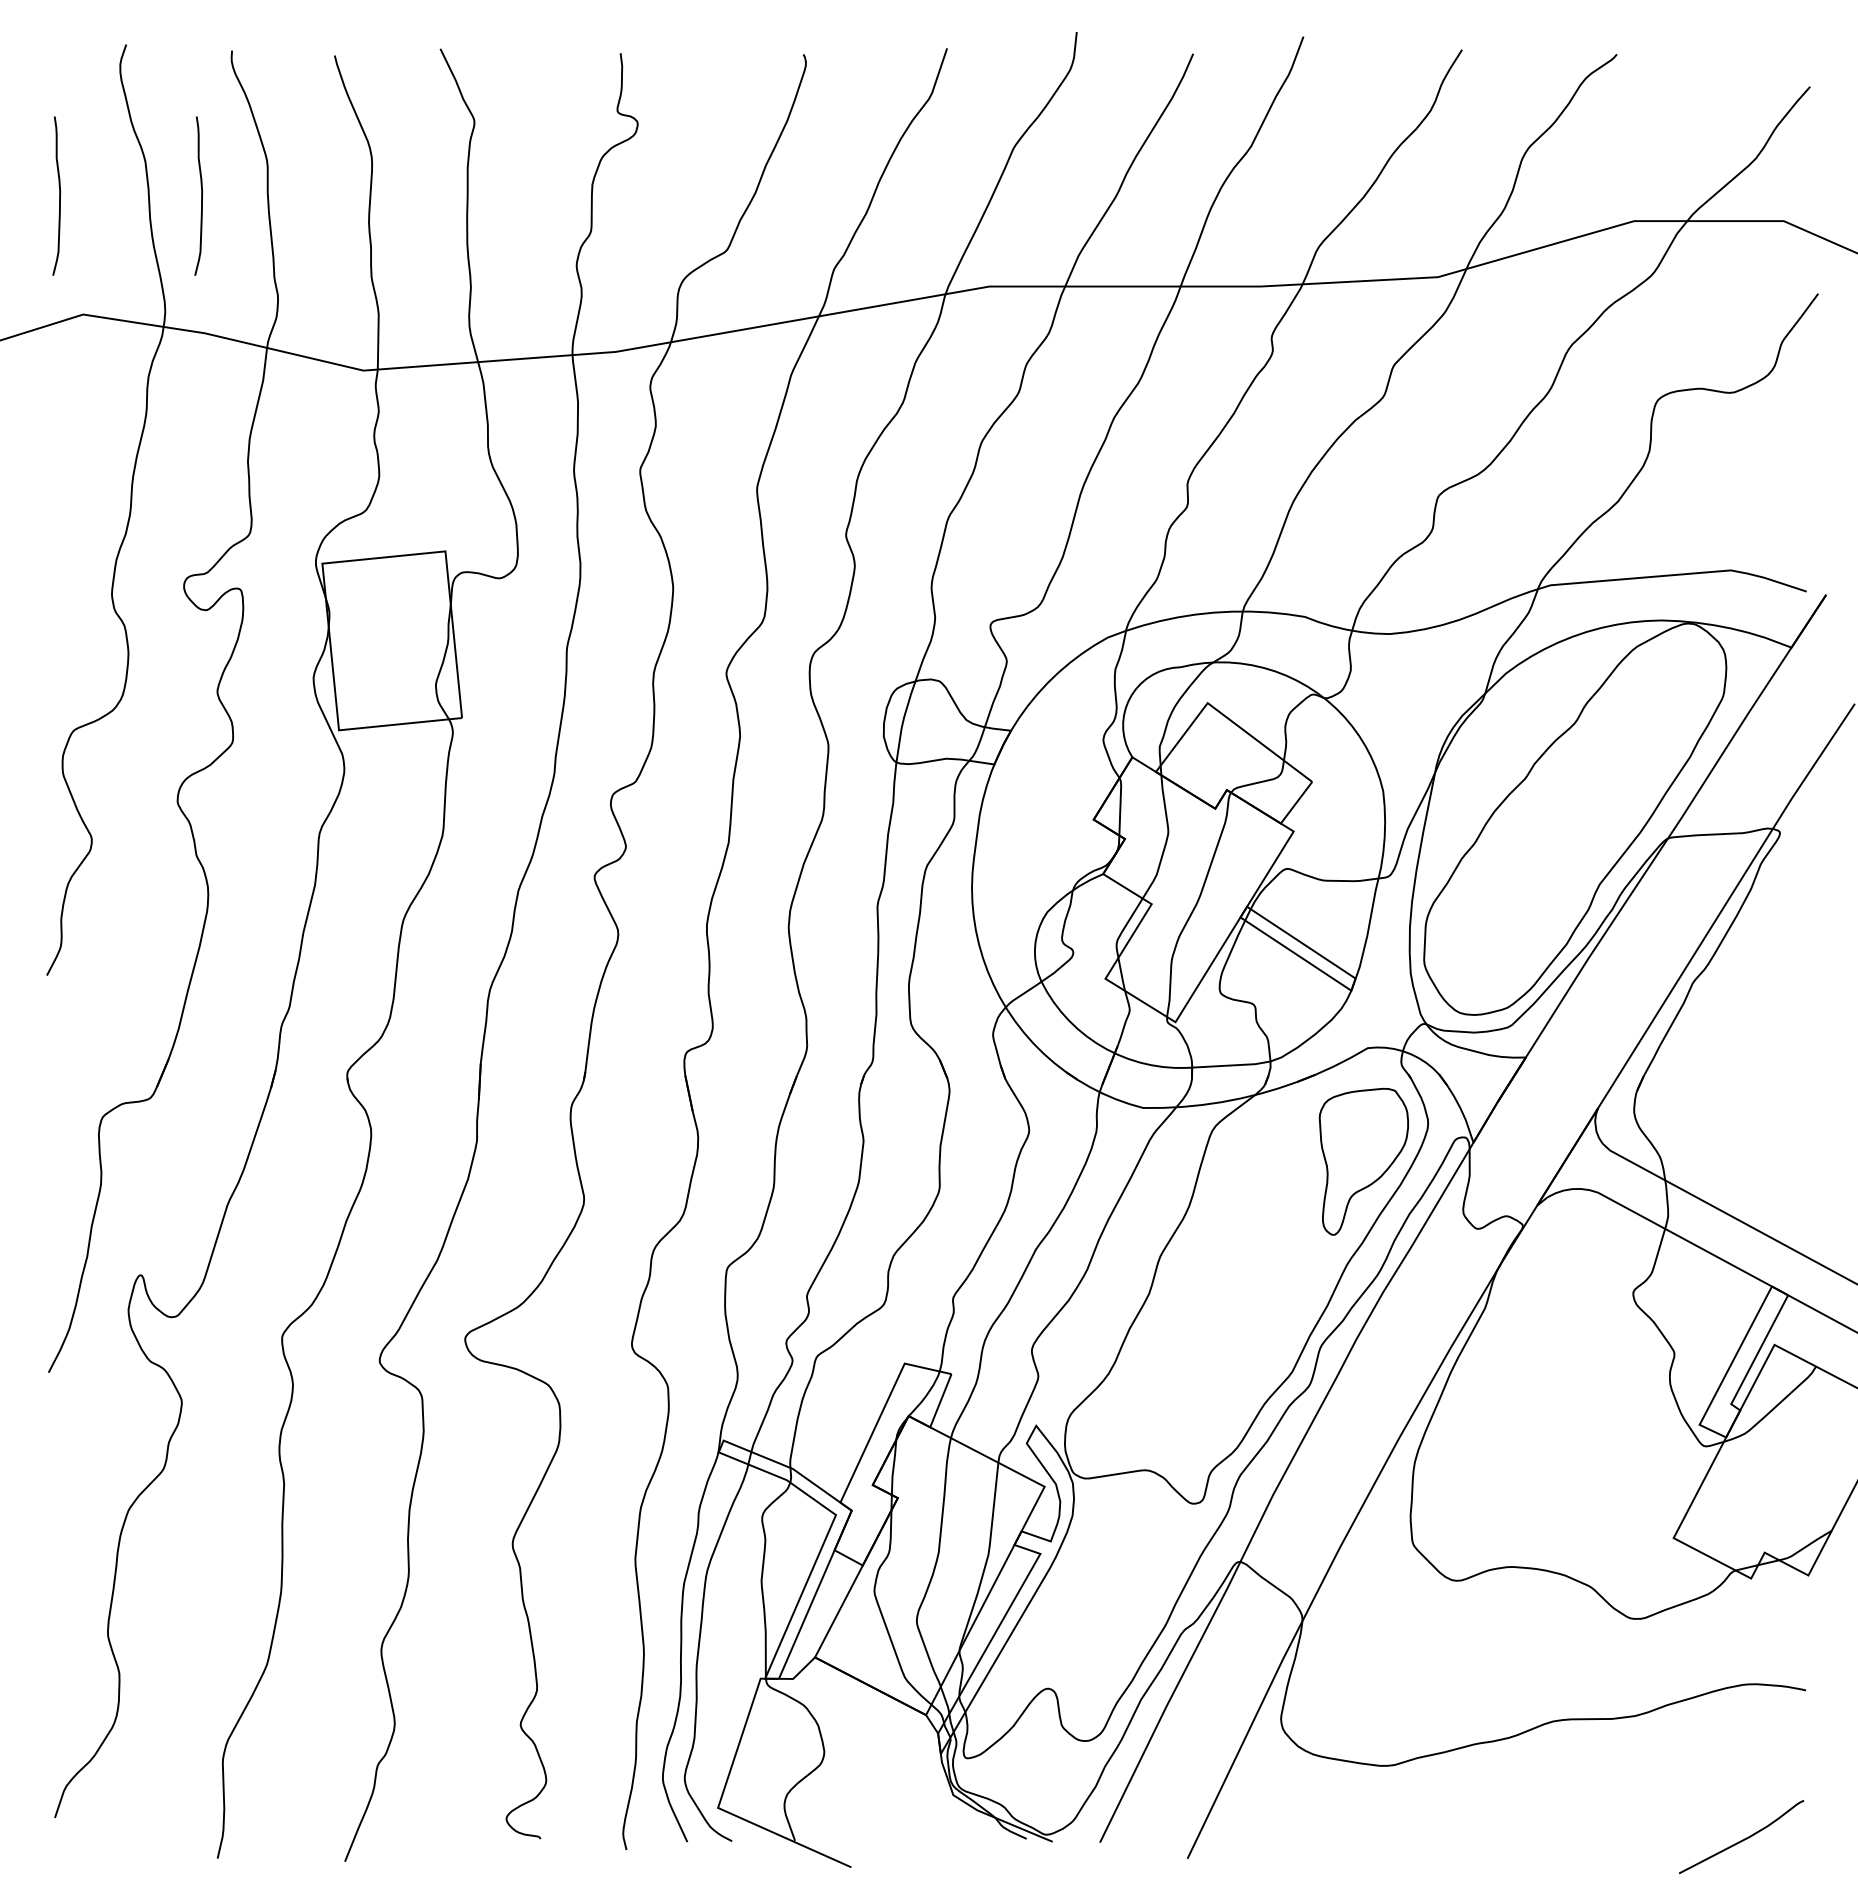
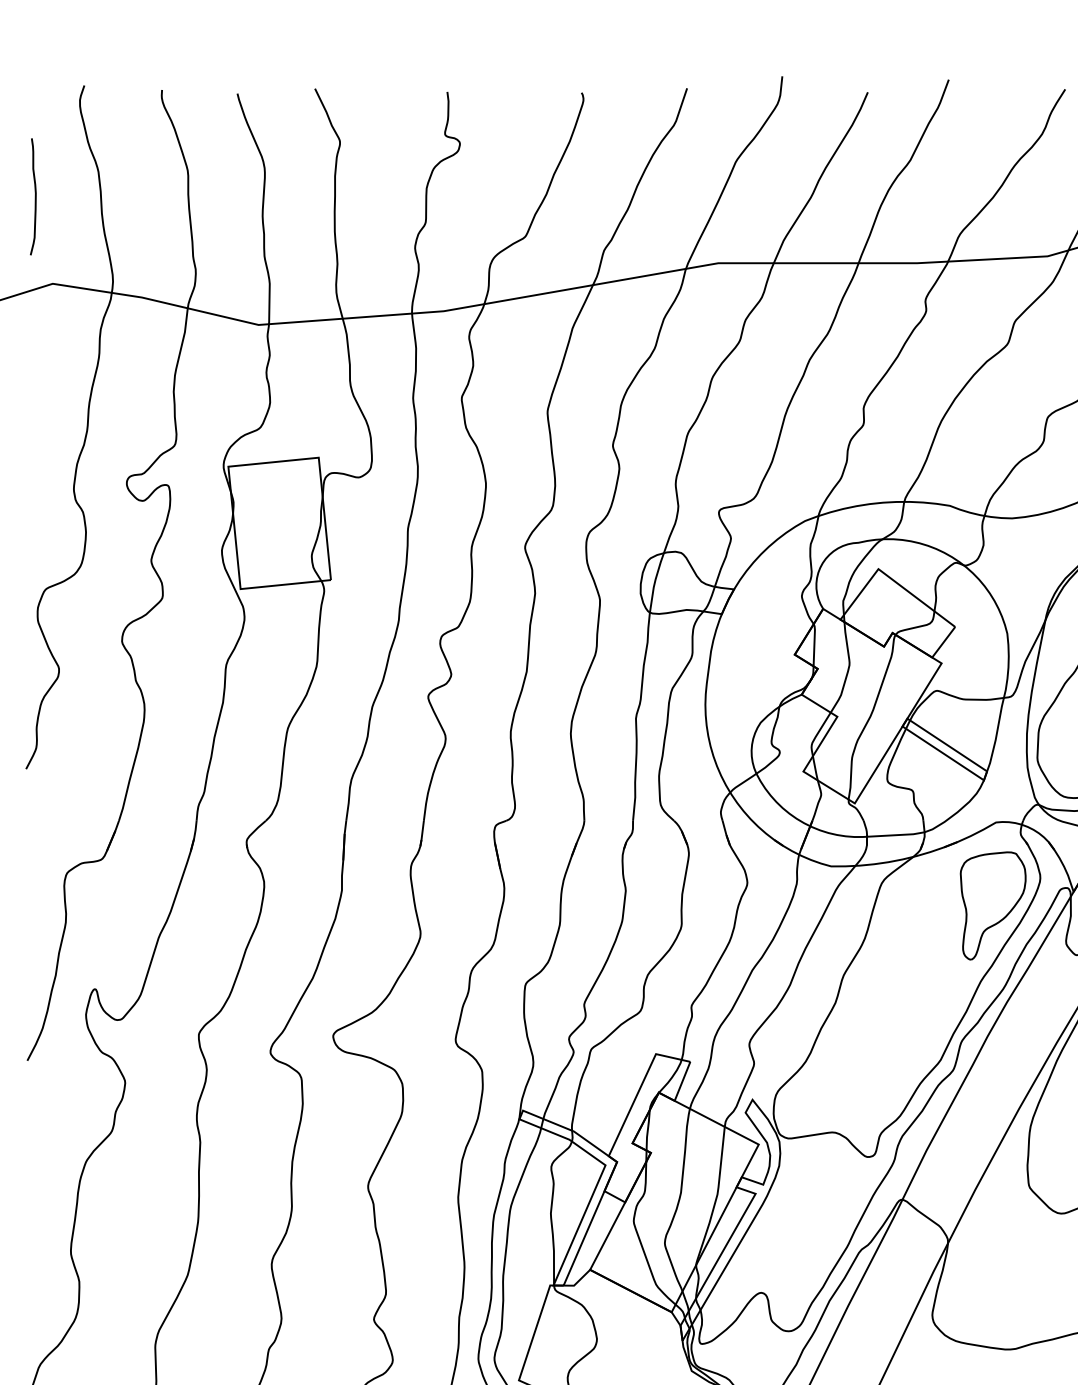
curve: (201, 195) -> (139, 196), removed

